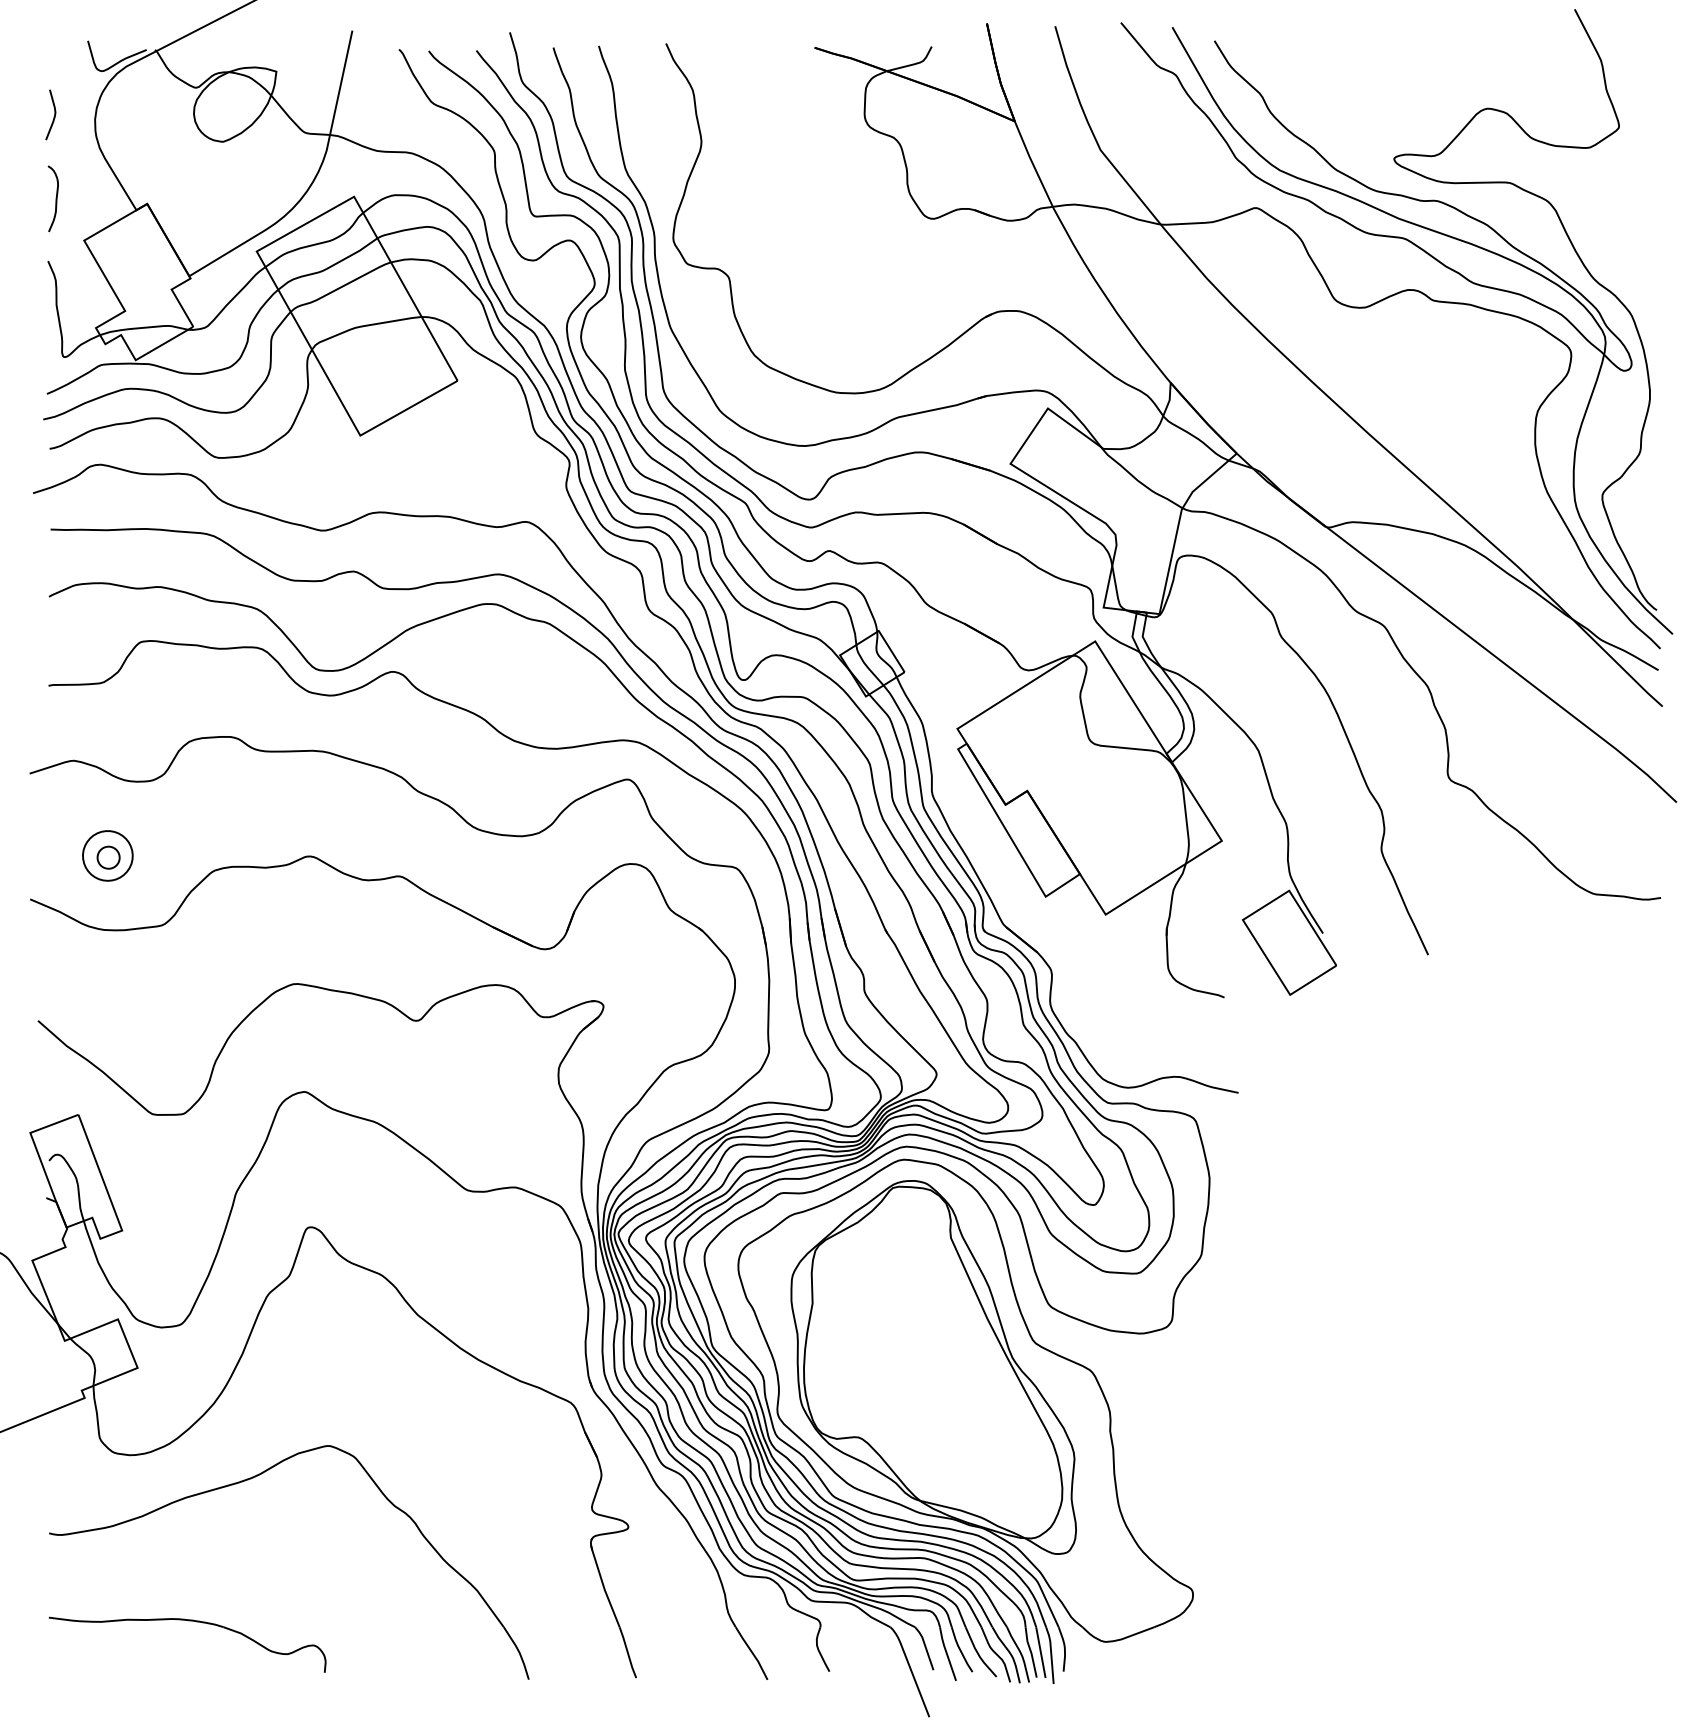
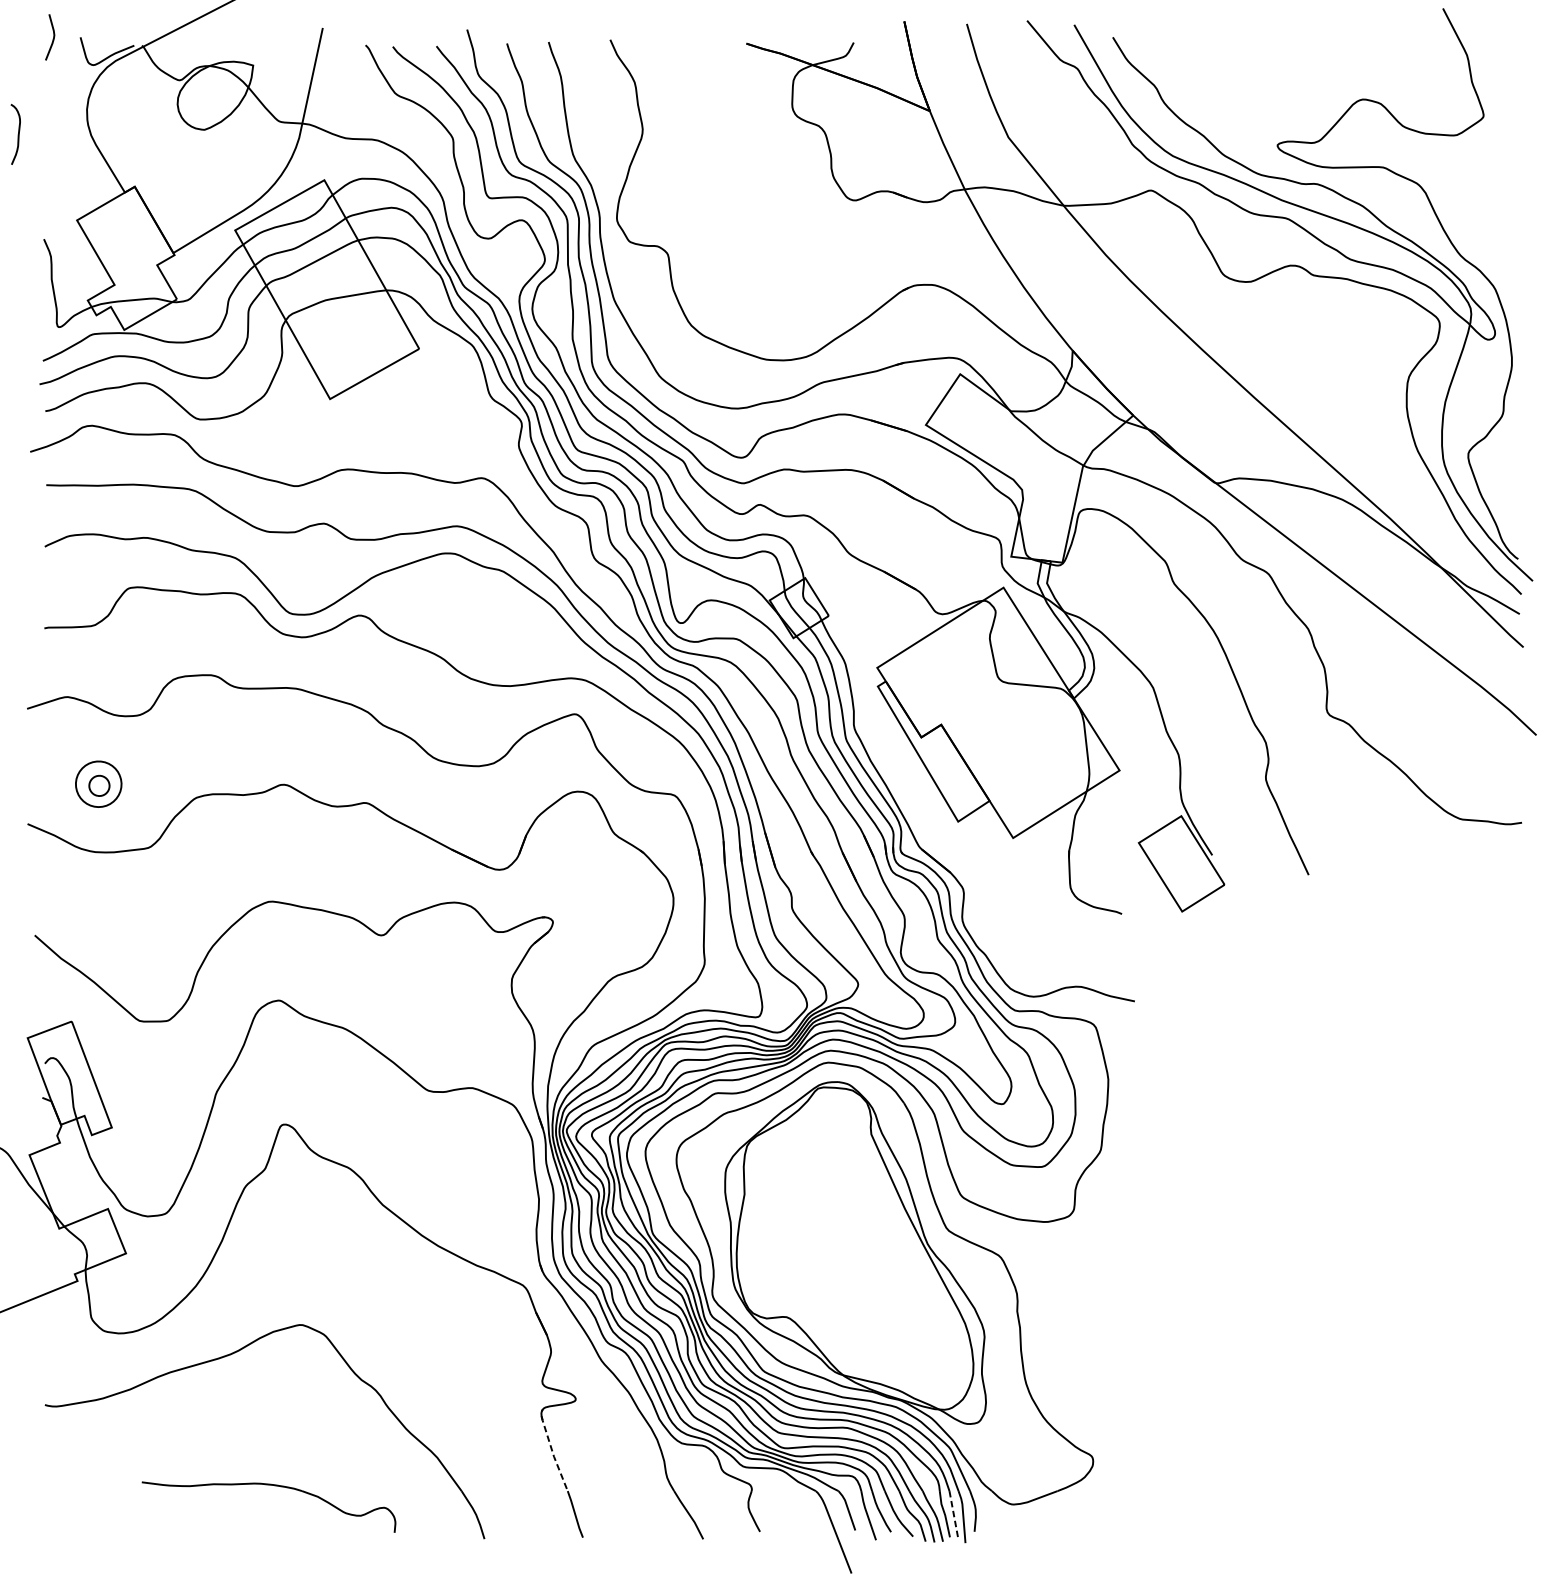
curve: (53, 116) -> (52, 38), moved
curve: (55, 198) -> (17, 134), moved
line: (603, 1587) -> (552, 1454), solid -> dashed
part: (188, 1621) -> (269, 1485), moved
line: (1040, 1652) -> (953, 1514), solid -> dashed

